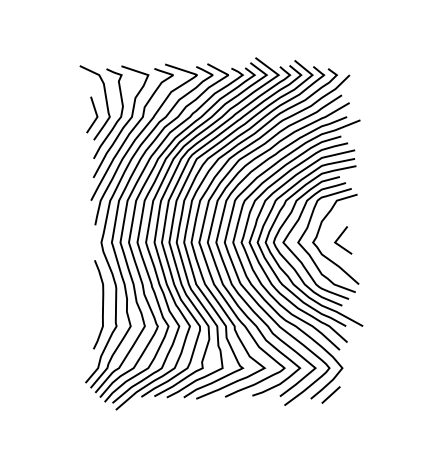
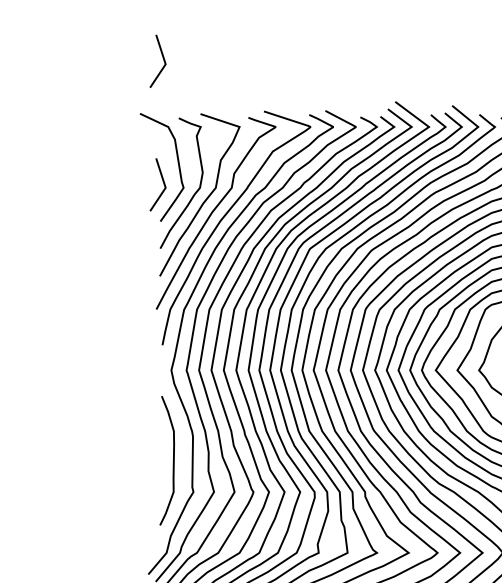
line: (95, 29) -> (162, 60), added

